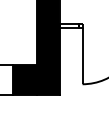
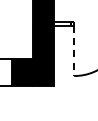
line: (82, 56) -> (74, 51), solid -> dashed

